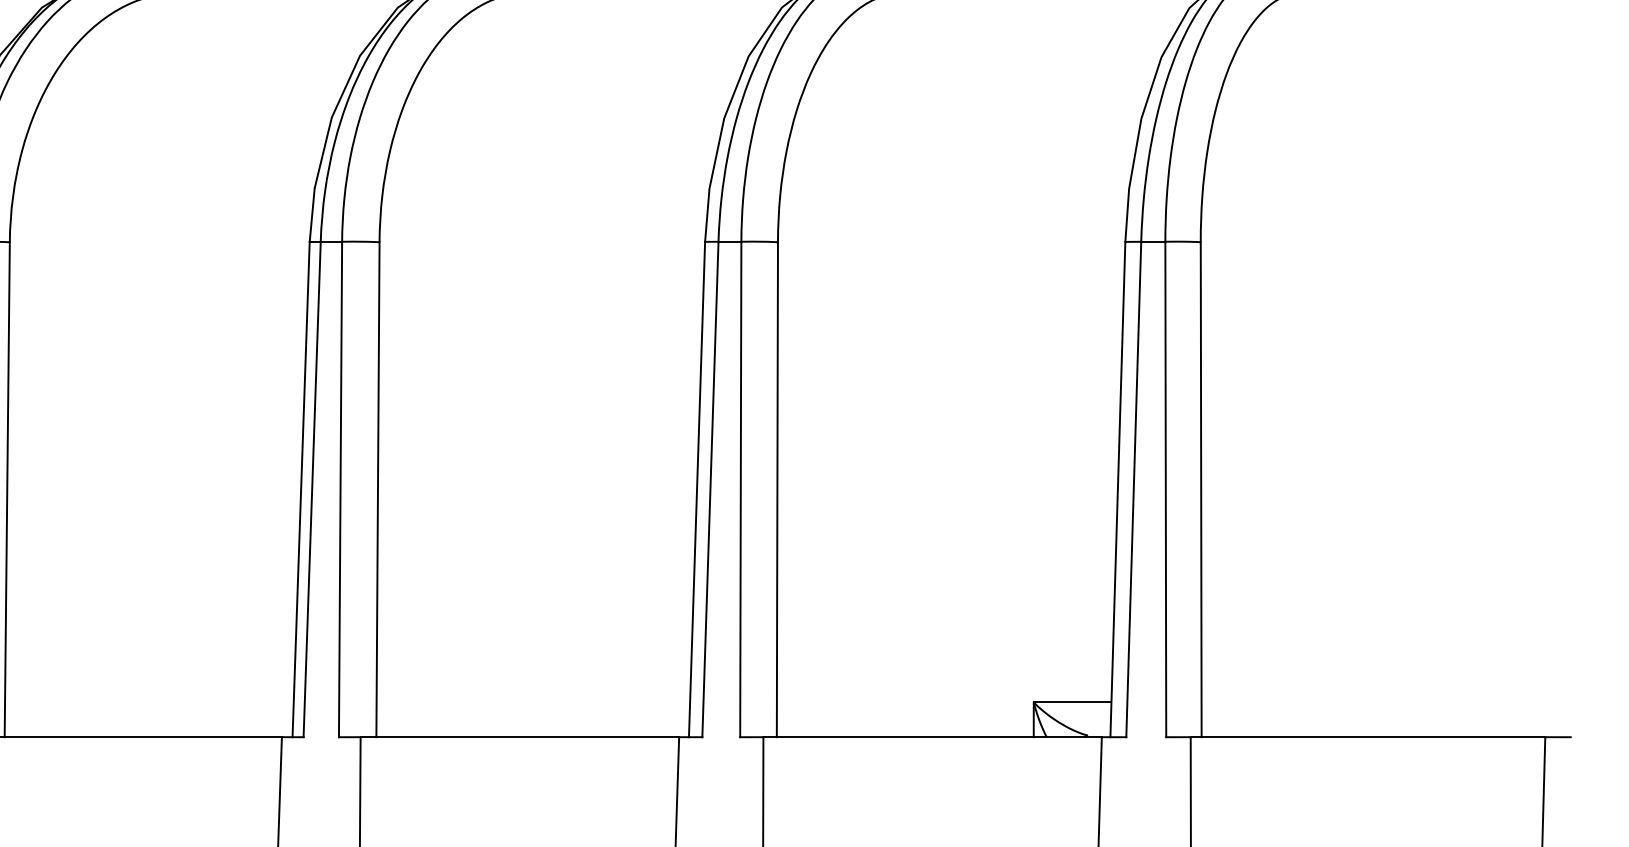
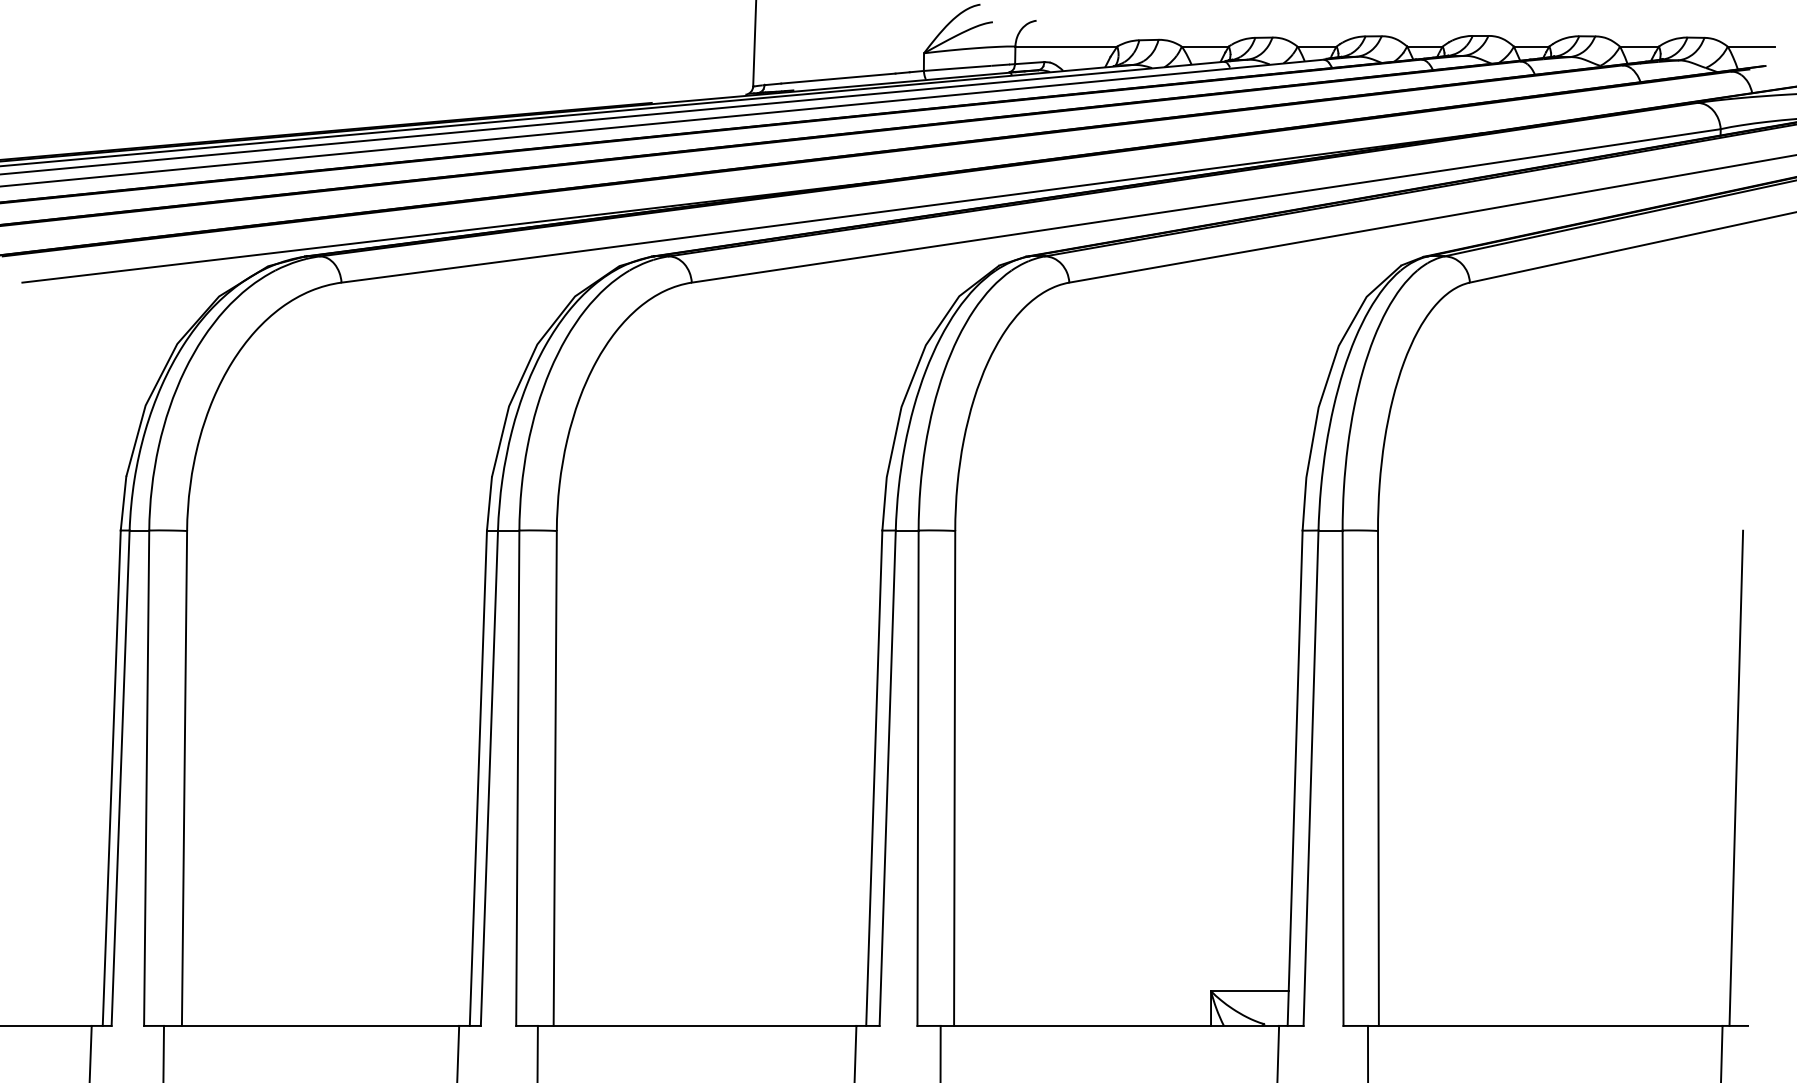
line: (1559, 488) -> (1736, 777), added

